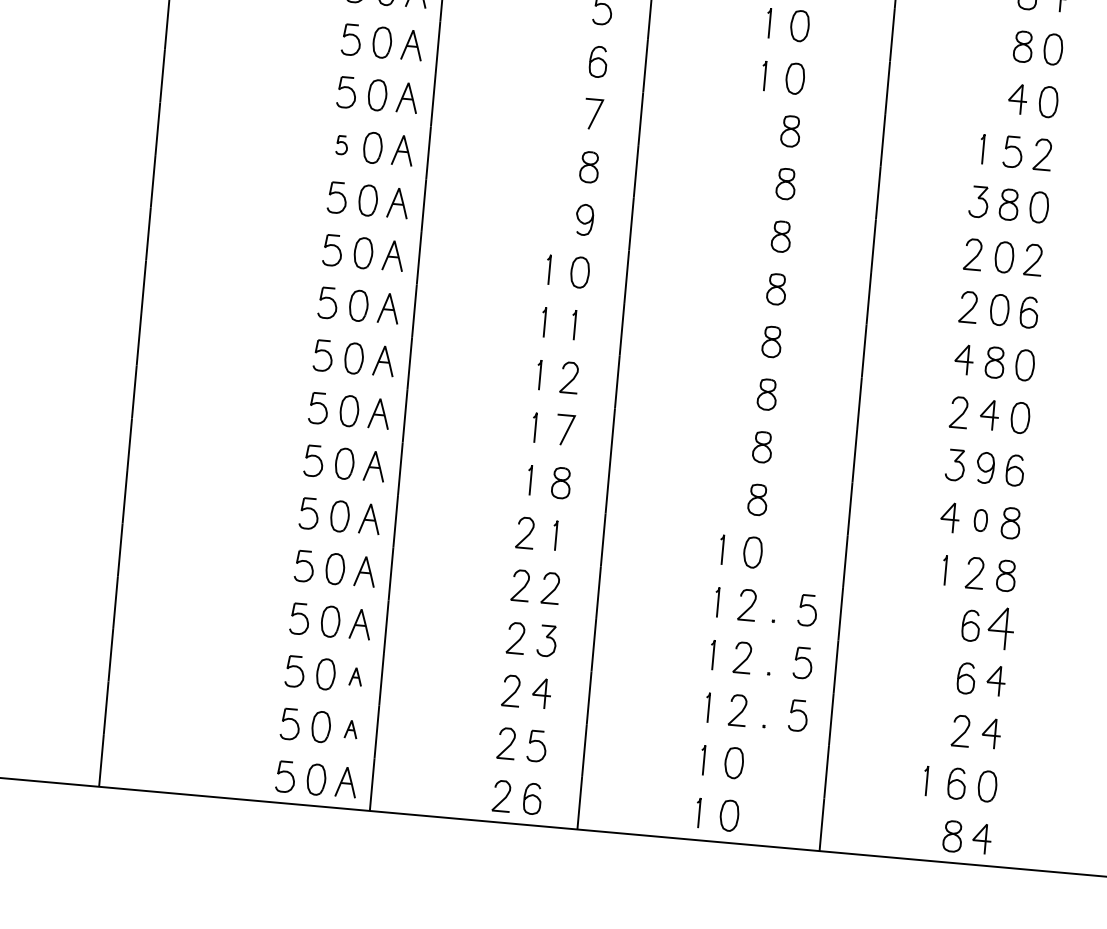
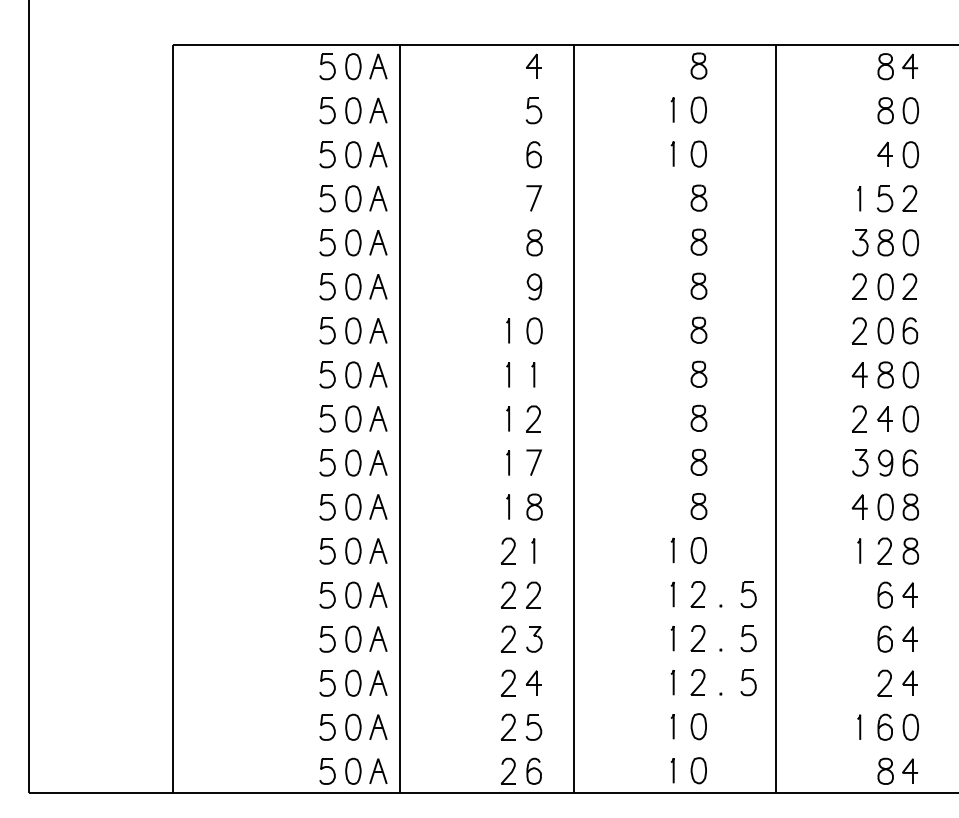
part: (341, 144) -> (327, 242), size x1.67
part: (980, 519) -> (885, 506), size x1.43
part: (1000, 627) -> (909, 594), size x0.71
part: (356, 676) -> (378, 682), size x1.67
part: (351, 728) -> (378, 726), size x1.67

